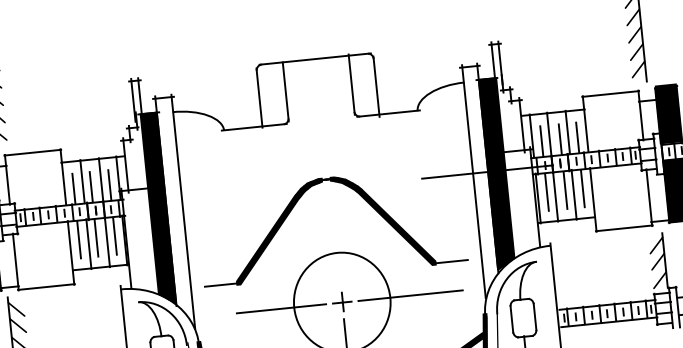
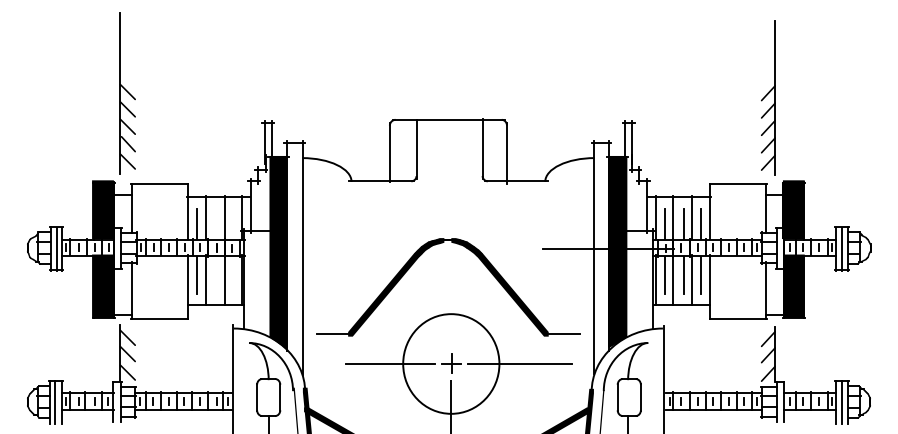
line: (109, 185) -> (232, 224), removed
line: (91, 187) -> (214, 224), removed
line: (114, 235) -> (232, 274), removed
line: (96, 237) -> (214, 274), removed

